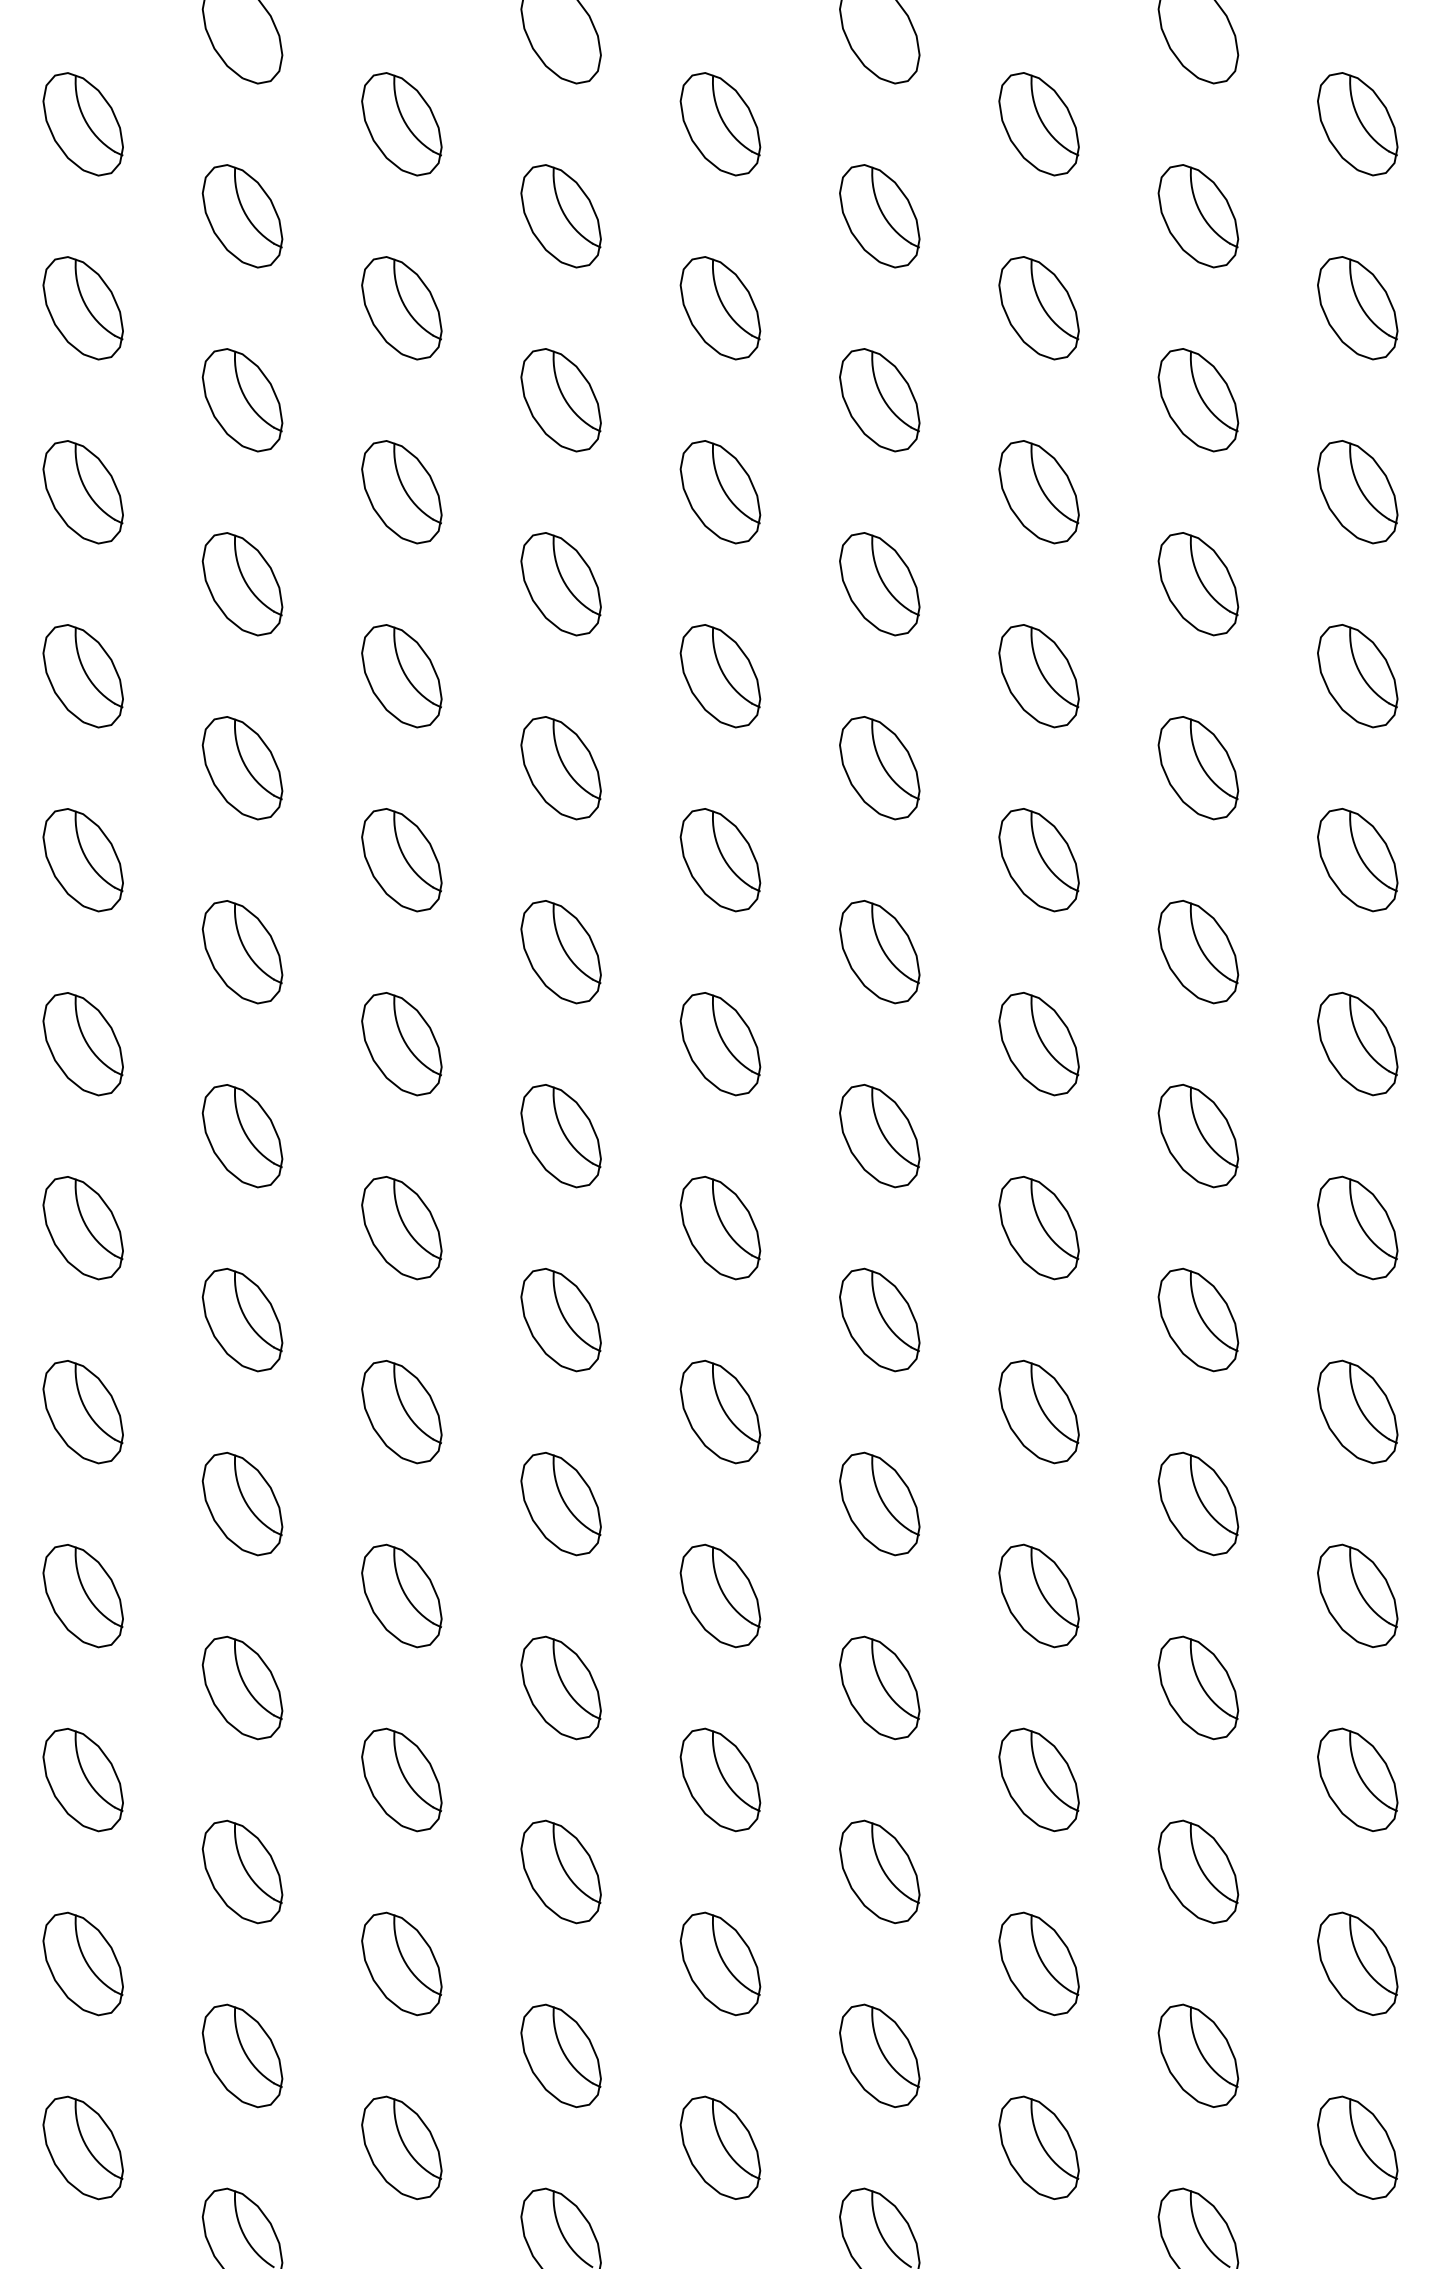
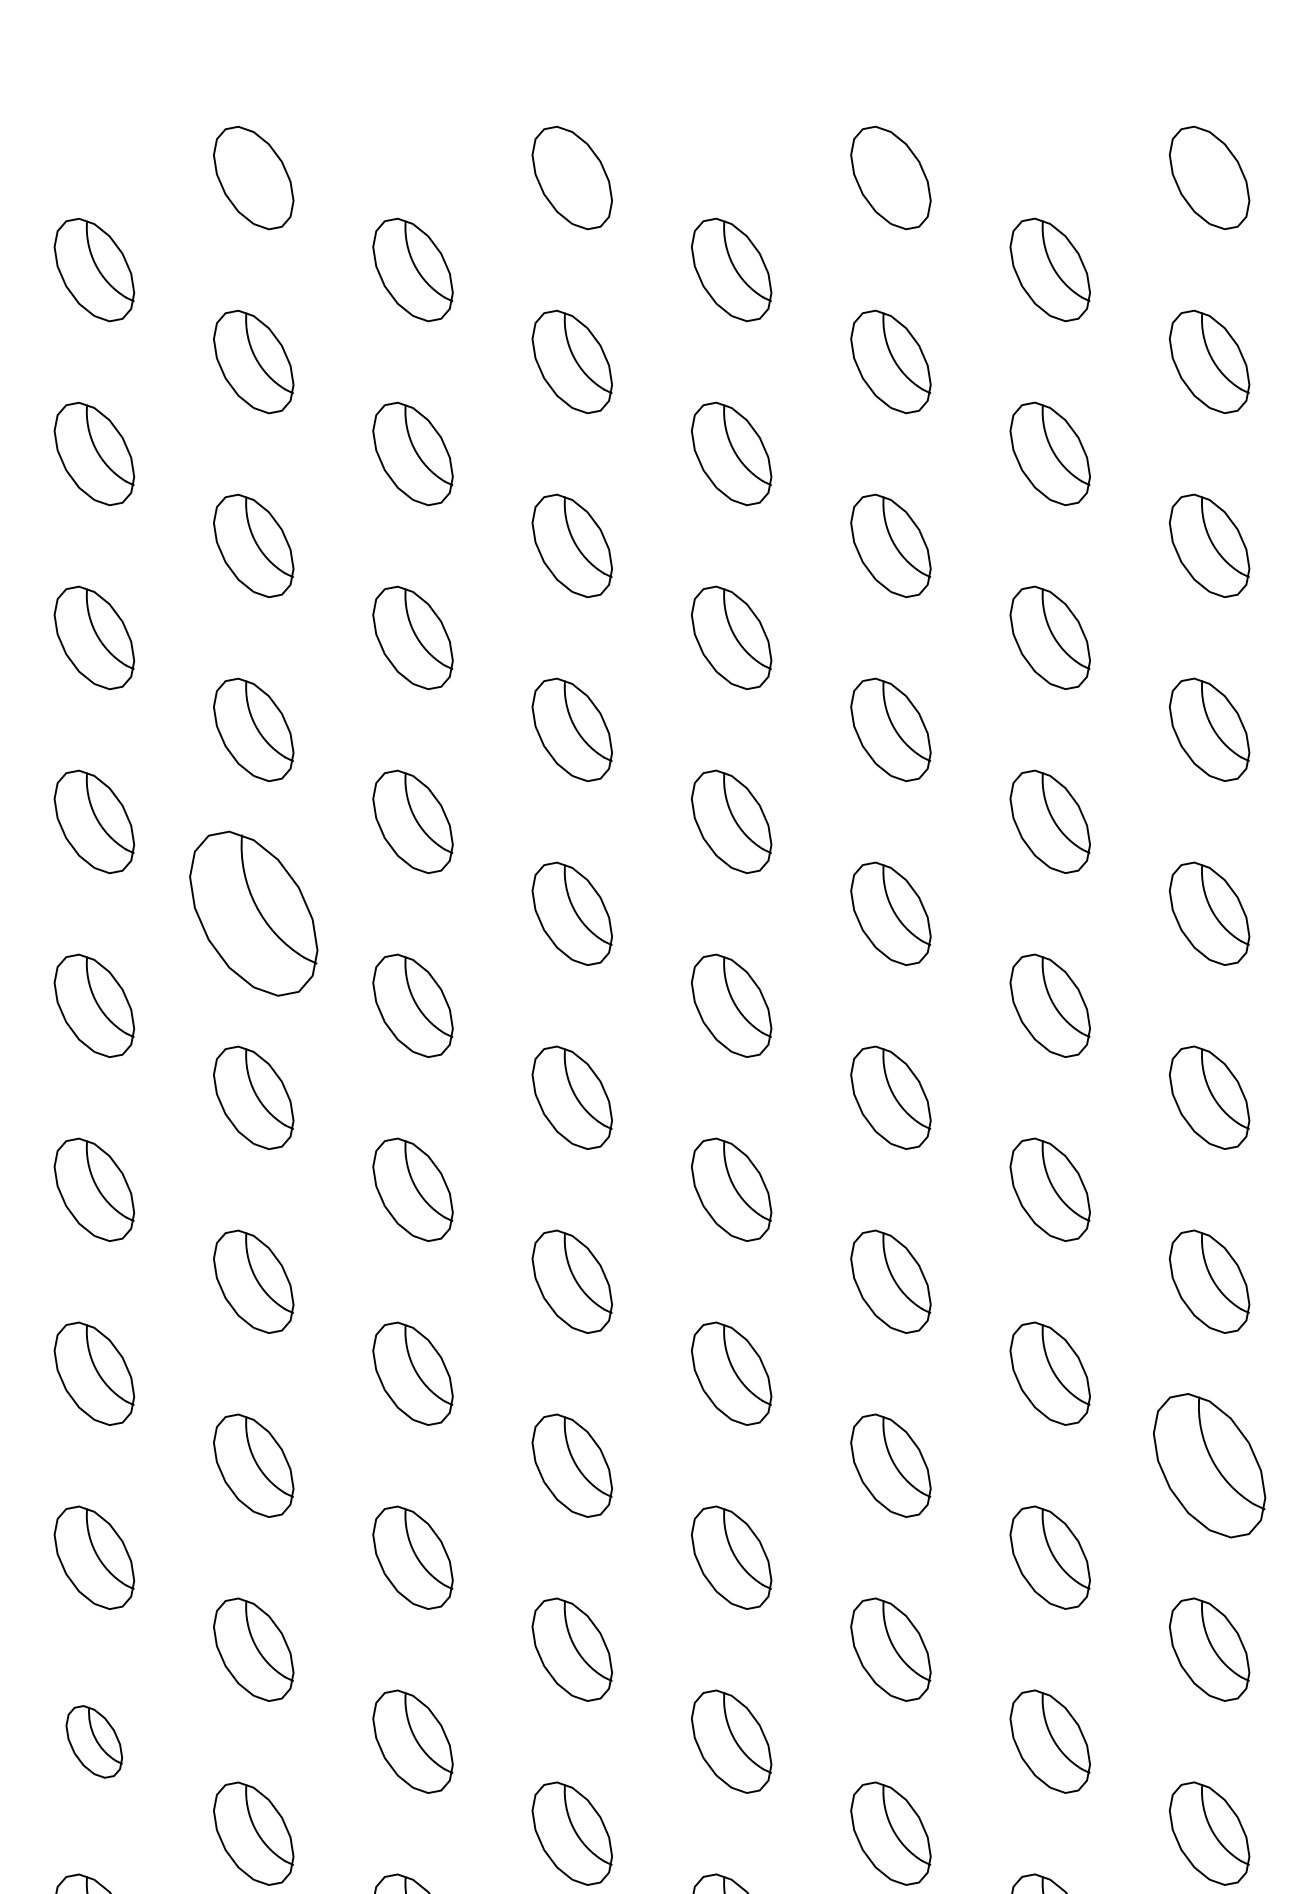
part: (242, 768) -> (253, 914), size x1.6
part: (1198, 1319) -> (1209, 1465), size x1.4
part: (82, 1596) -> (93, 1742), size x0.7

